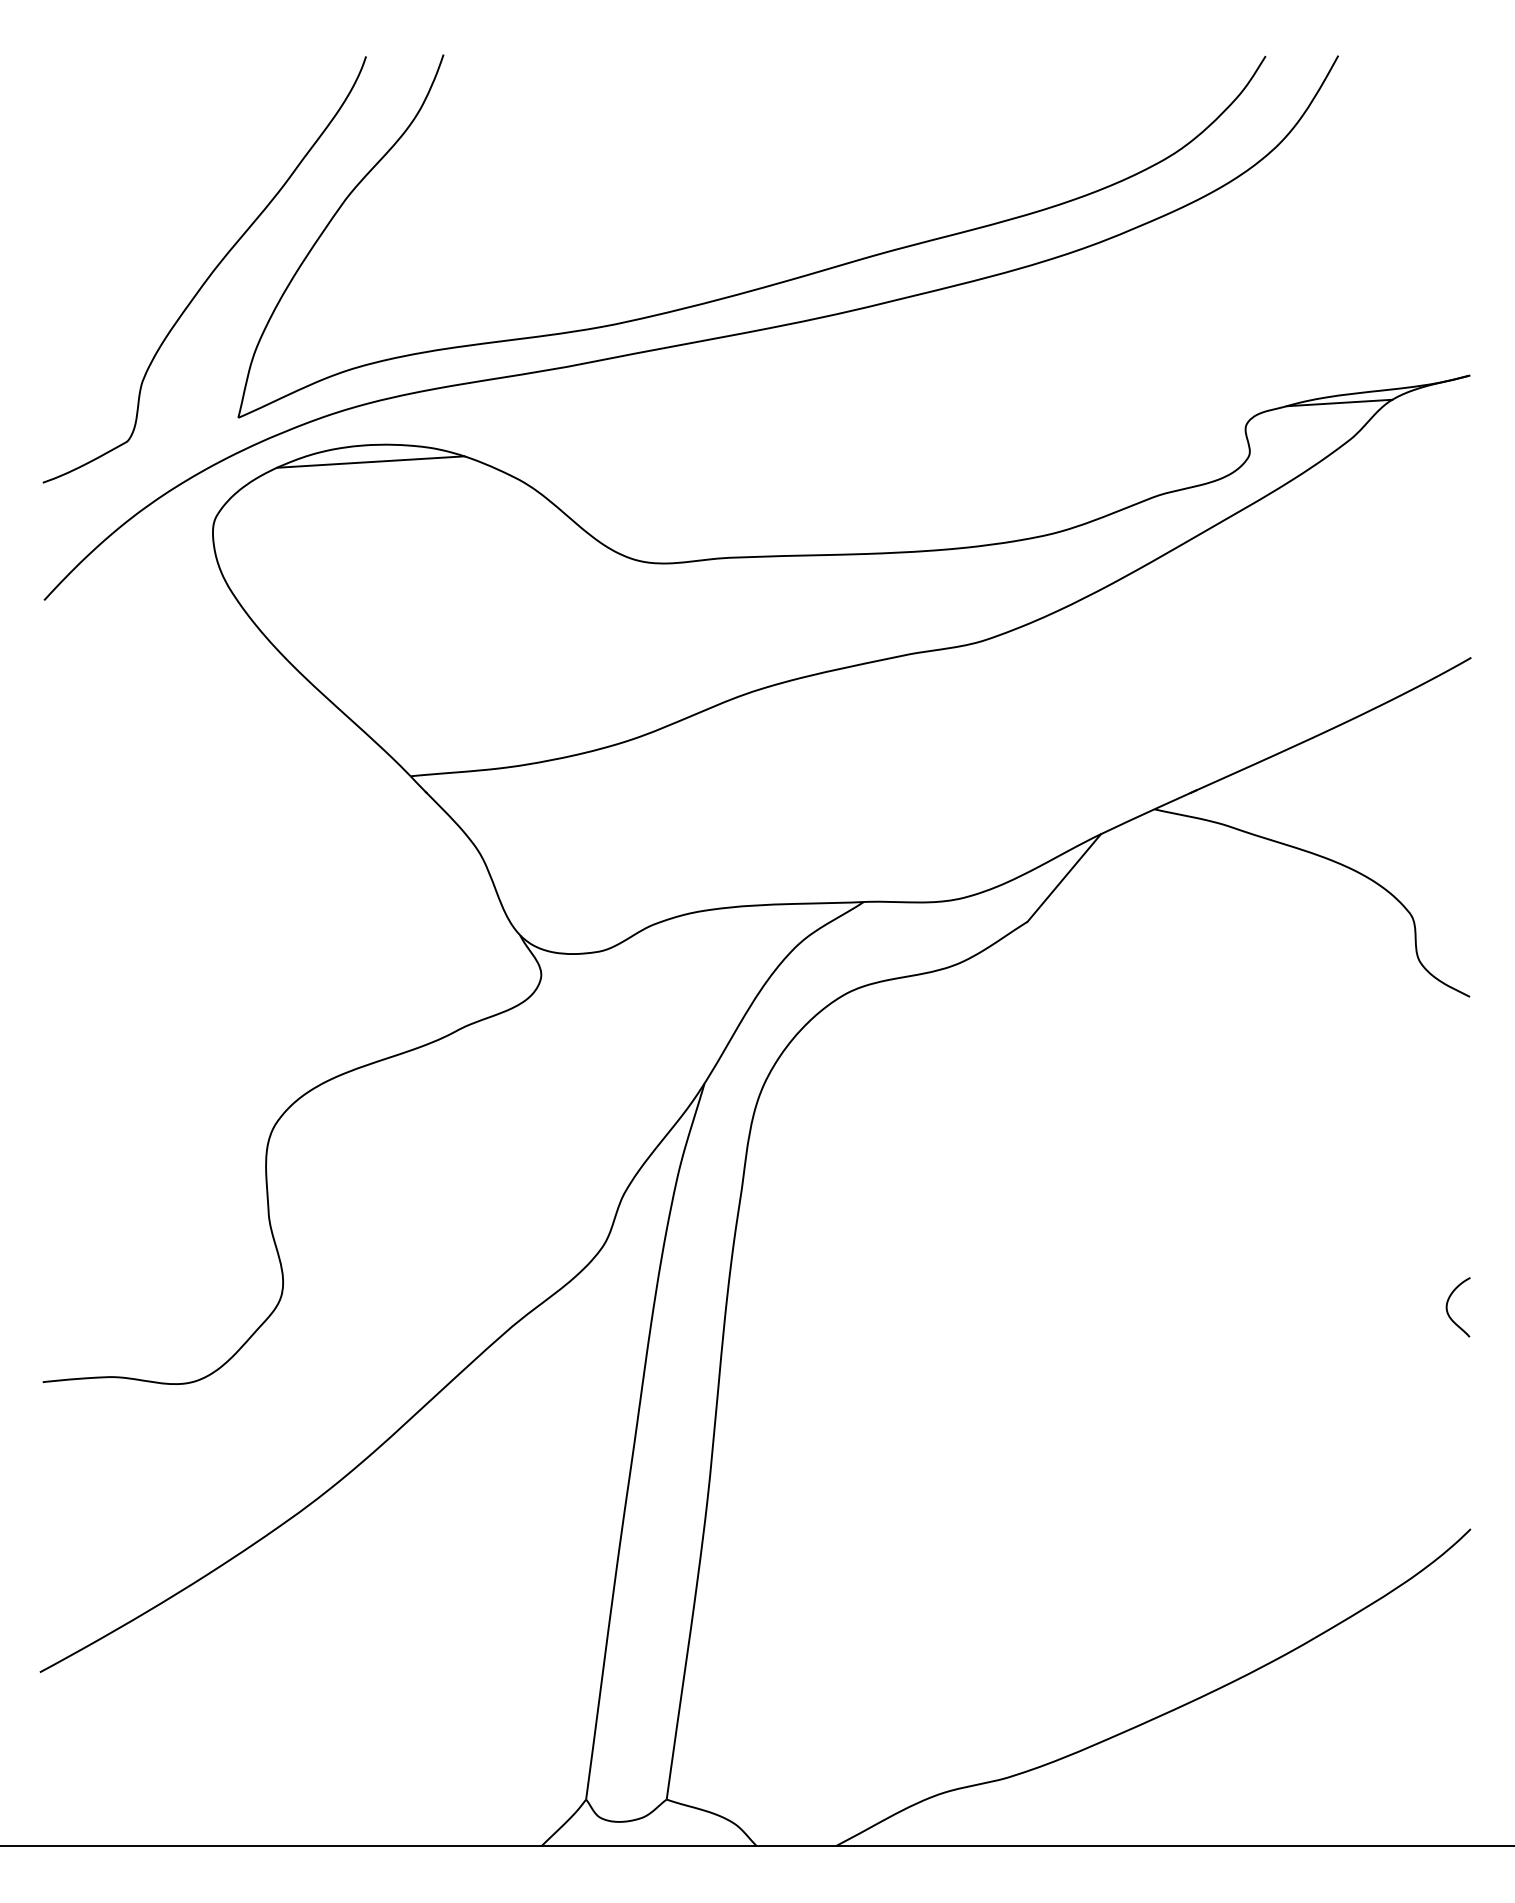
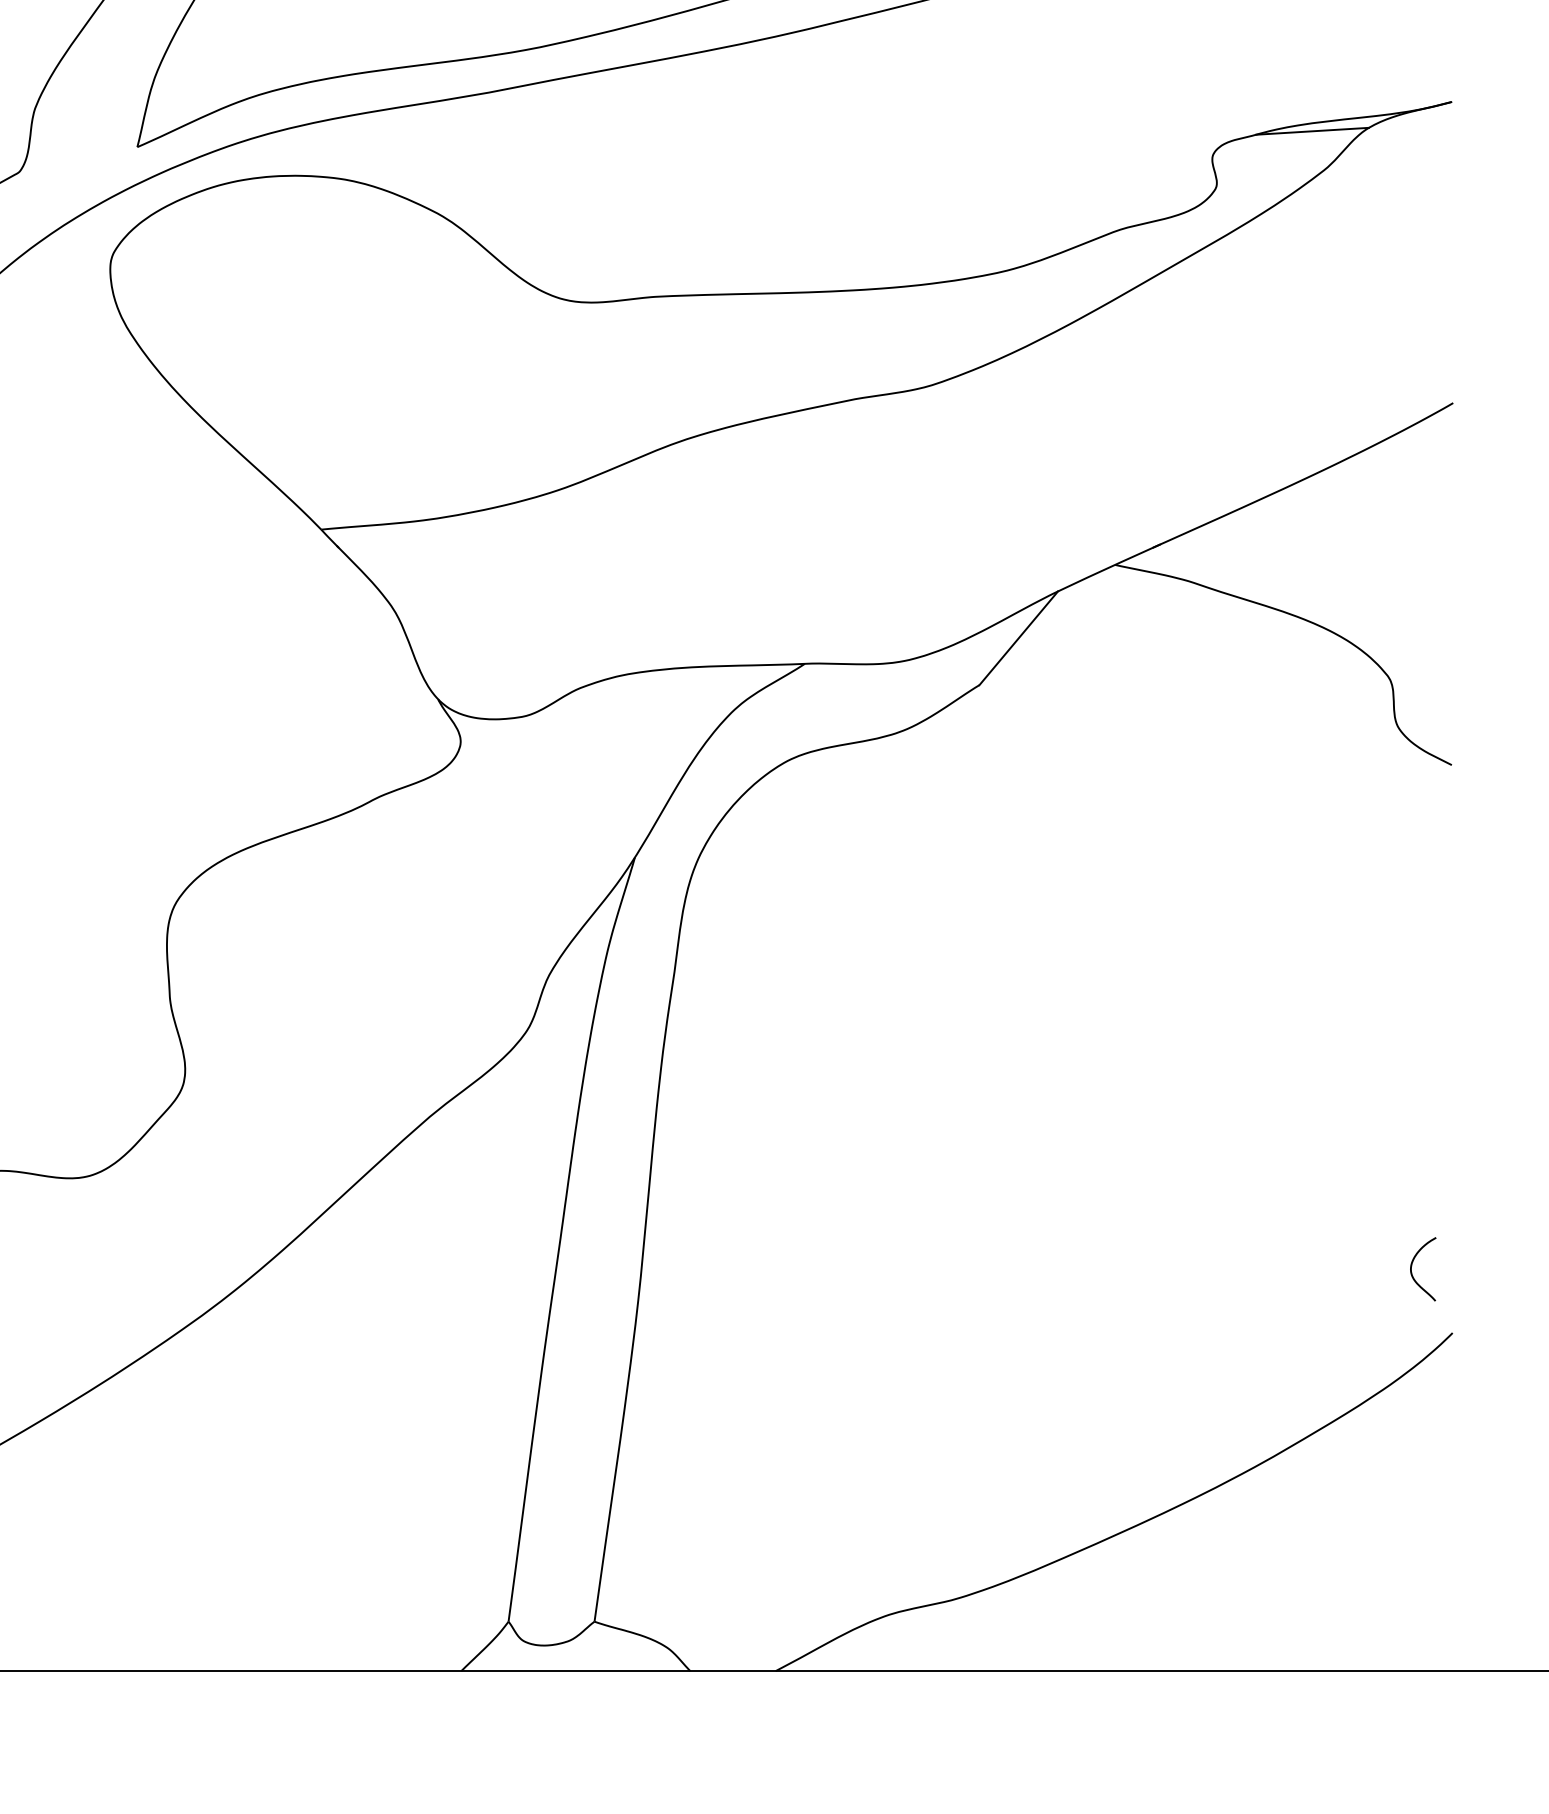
line: (370, 461) -> (278, 193), removed
curve: (1448, 1311) -> (1412, 1273), moved

